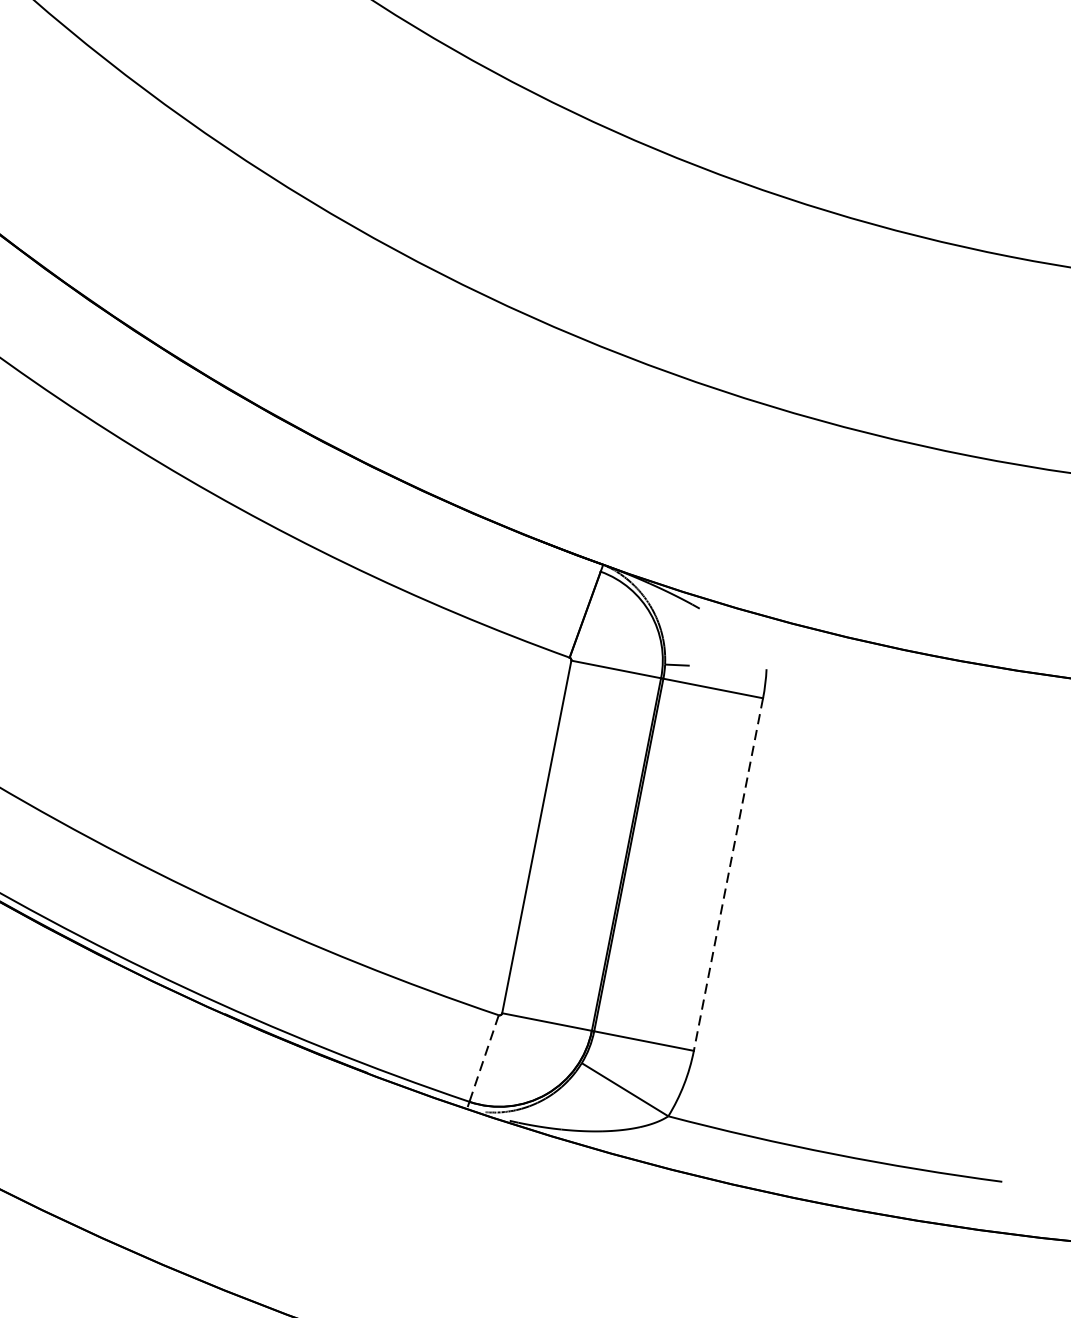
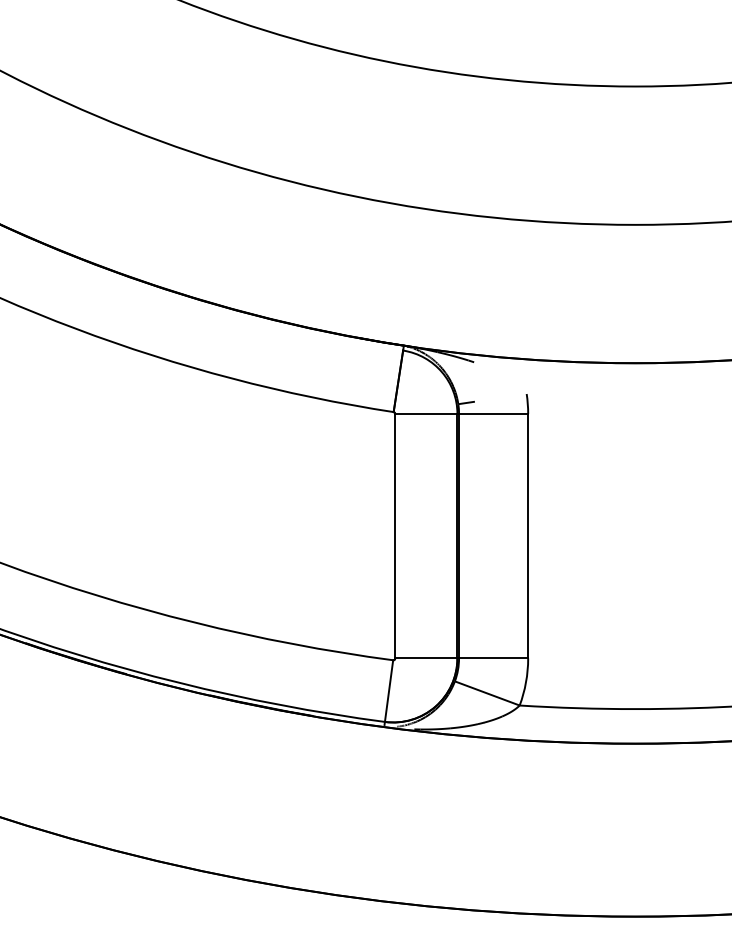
line: (728, 875) -> (528, 536), dashed -> solid
line: (484, 1059) -> (389, 691), dashed -> solid

